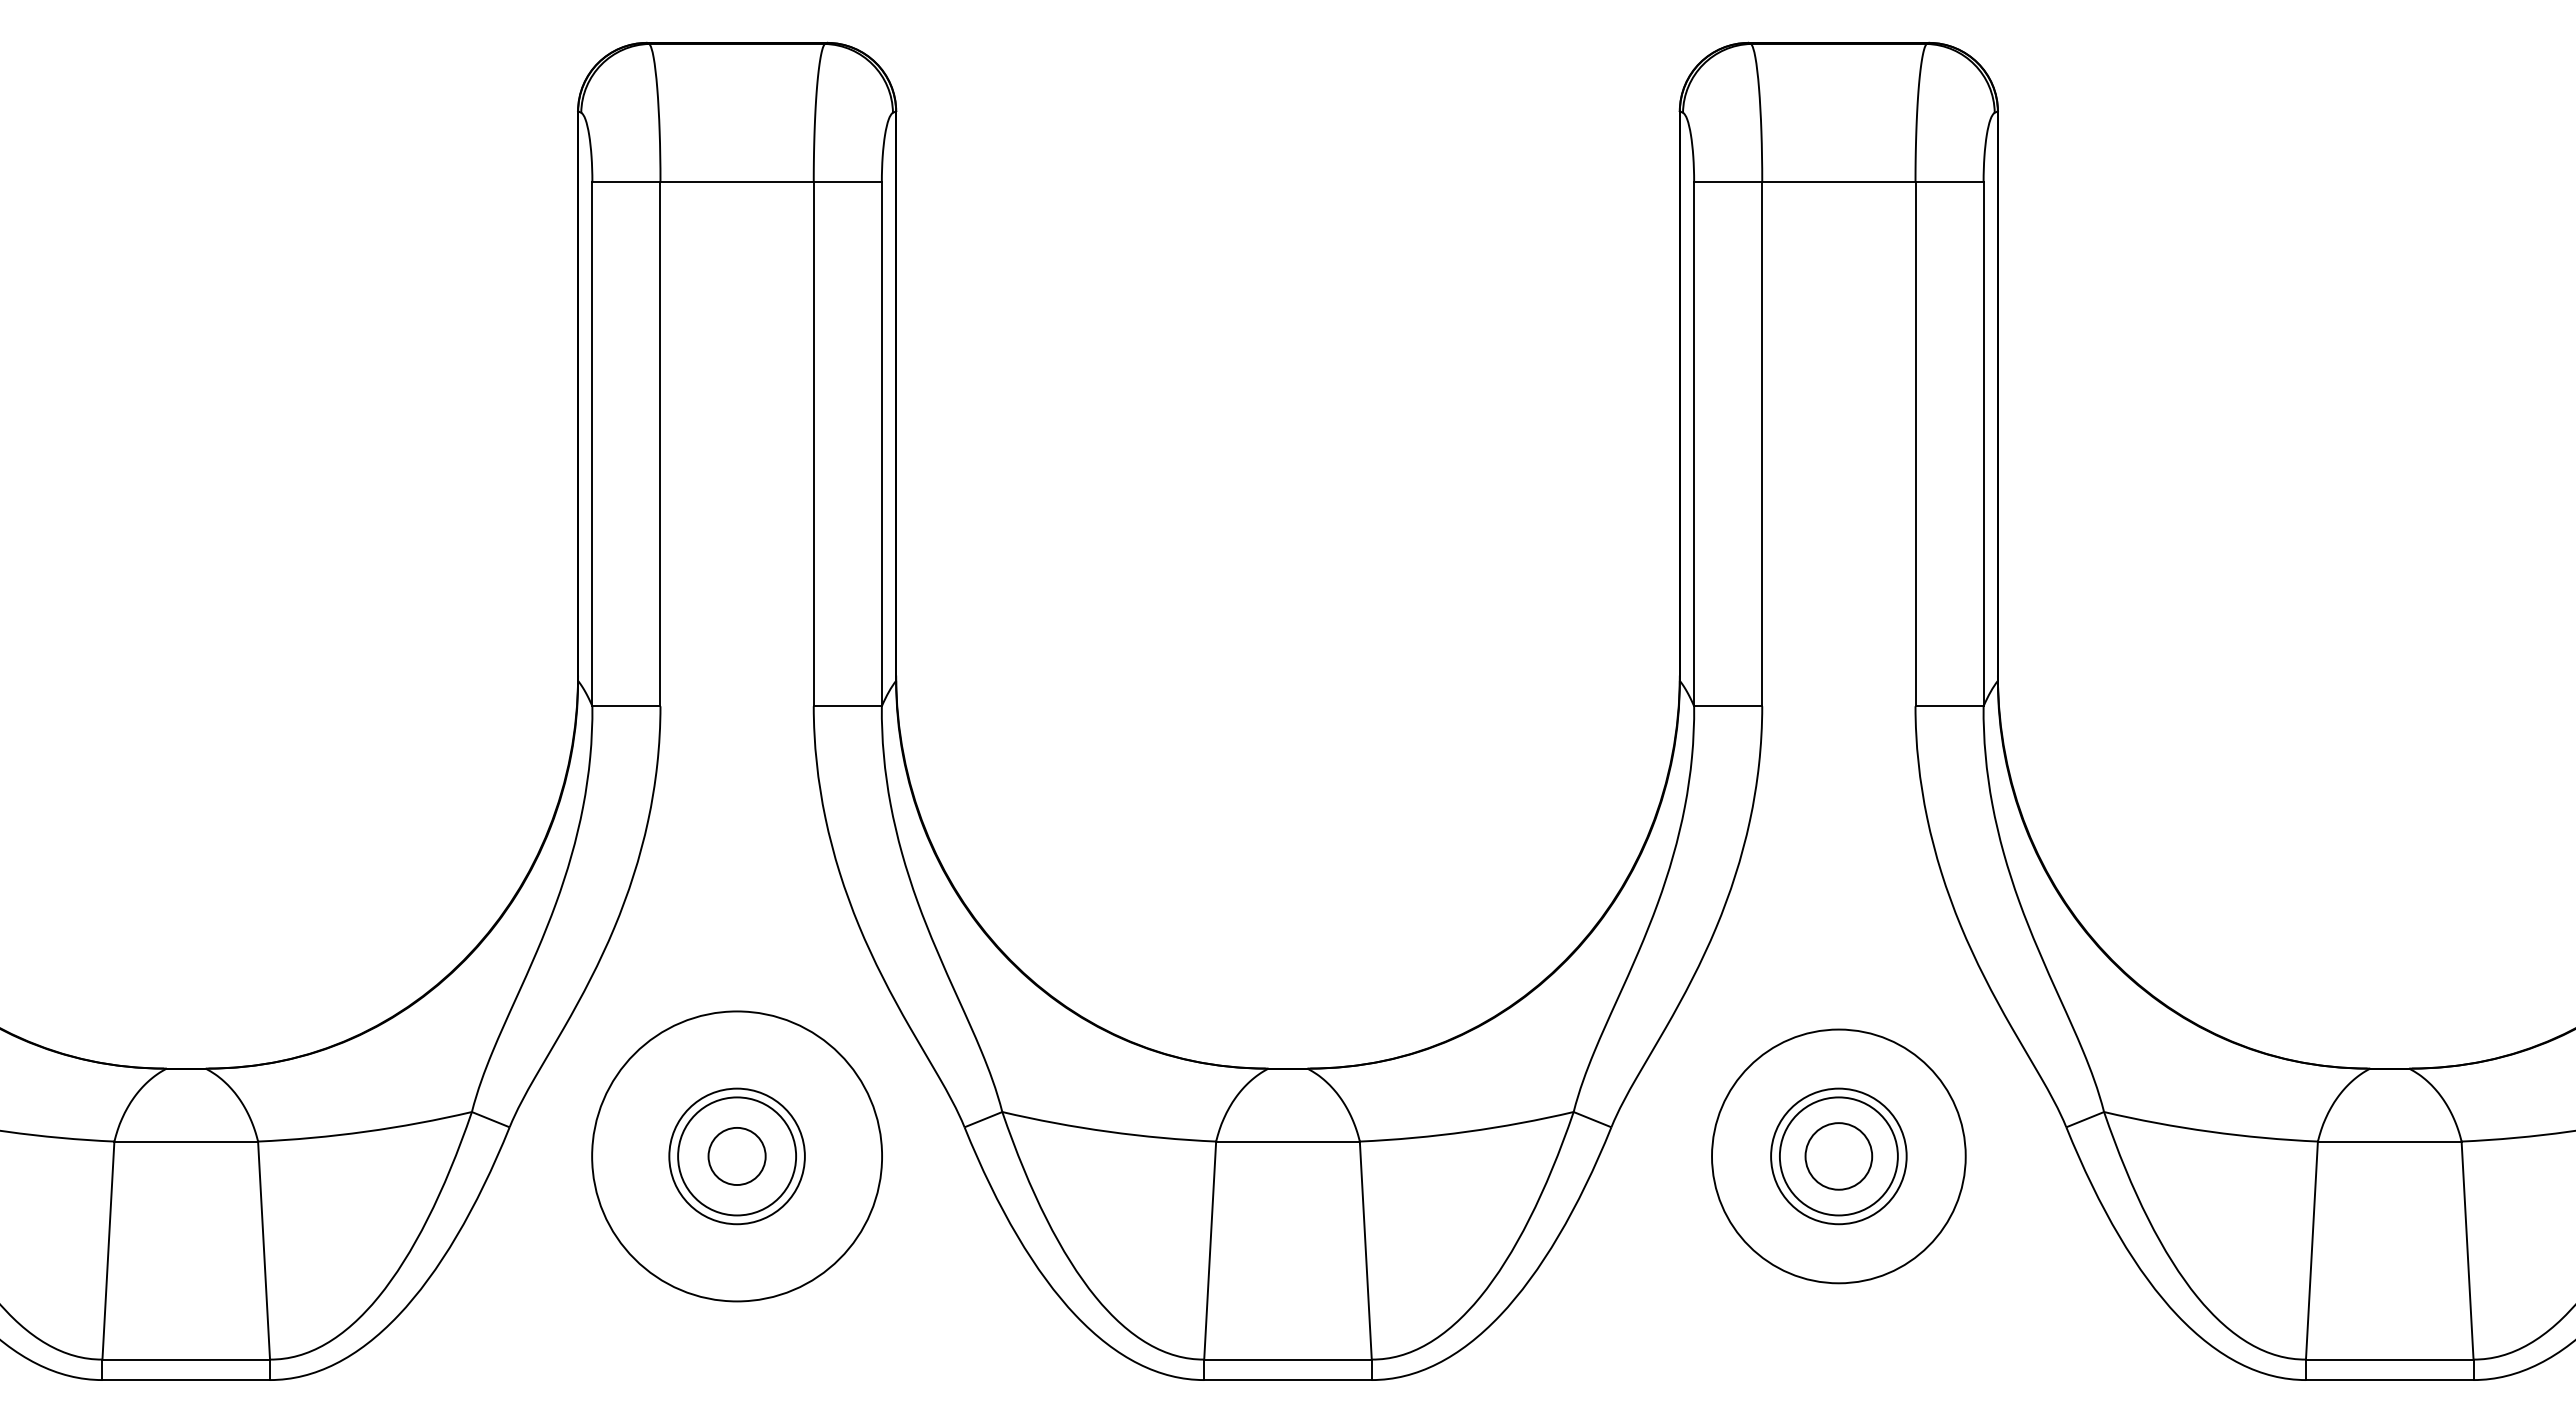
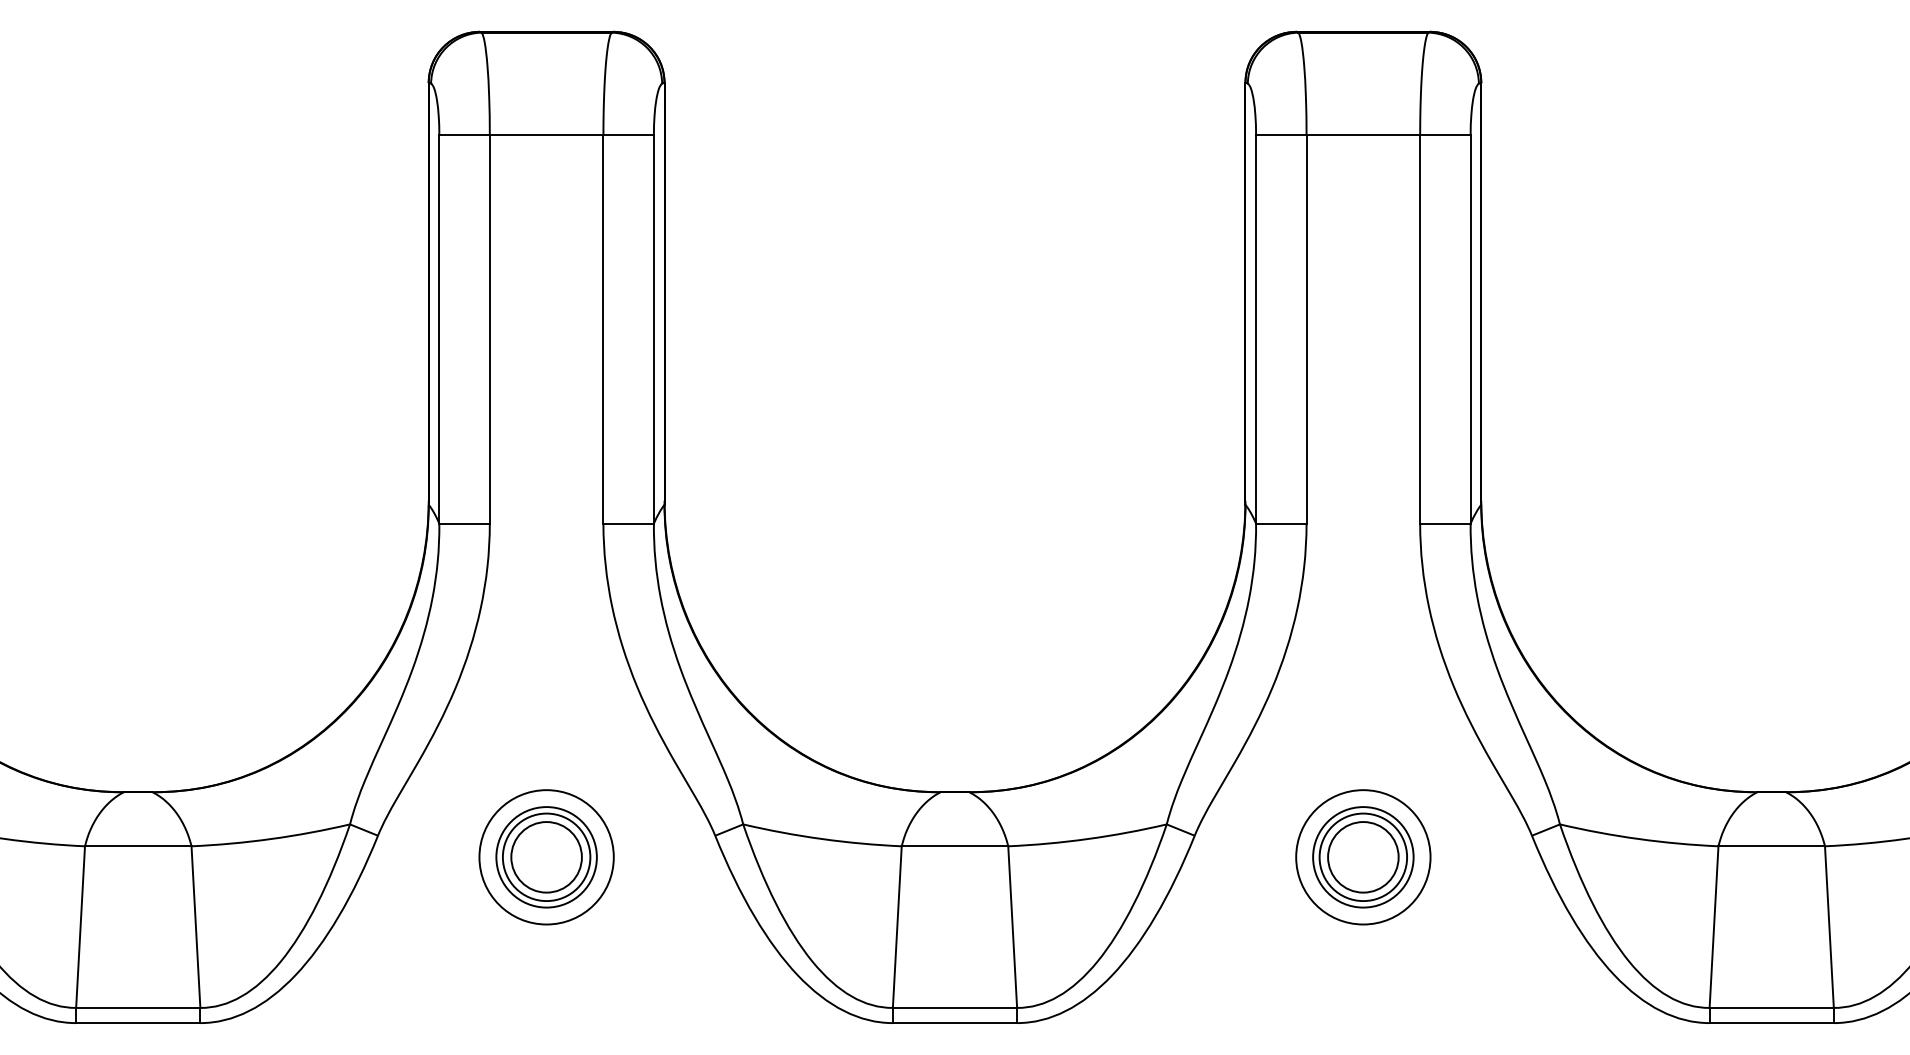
circle: (736, 1156) -> (546, 857), size x0.62
circle: (736, 1156) -> (546, 857), size x1.67
circle: (1838, 1156) -> (1363, 857), size x0.71
circle: (1838, 1156) -> (1363, 857), size x1.43

